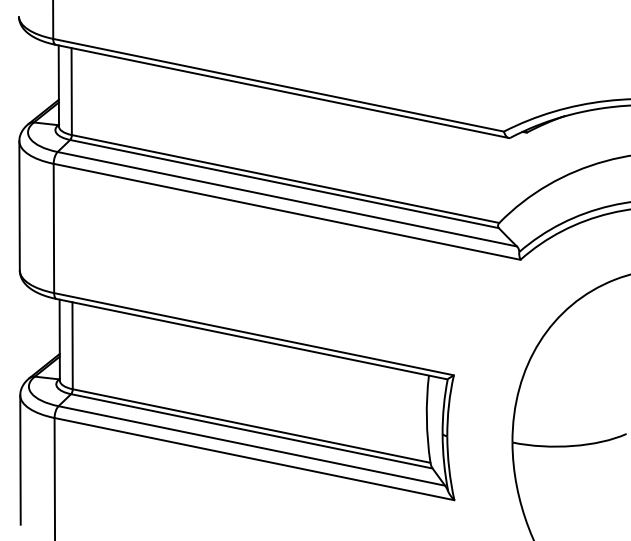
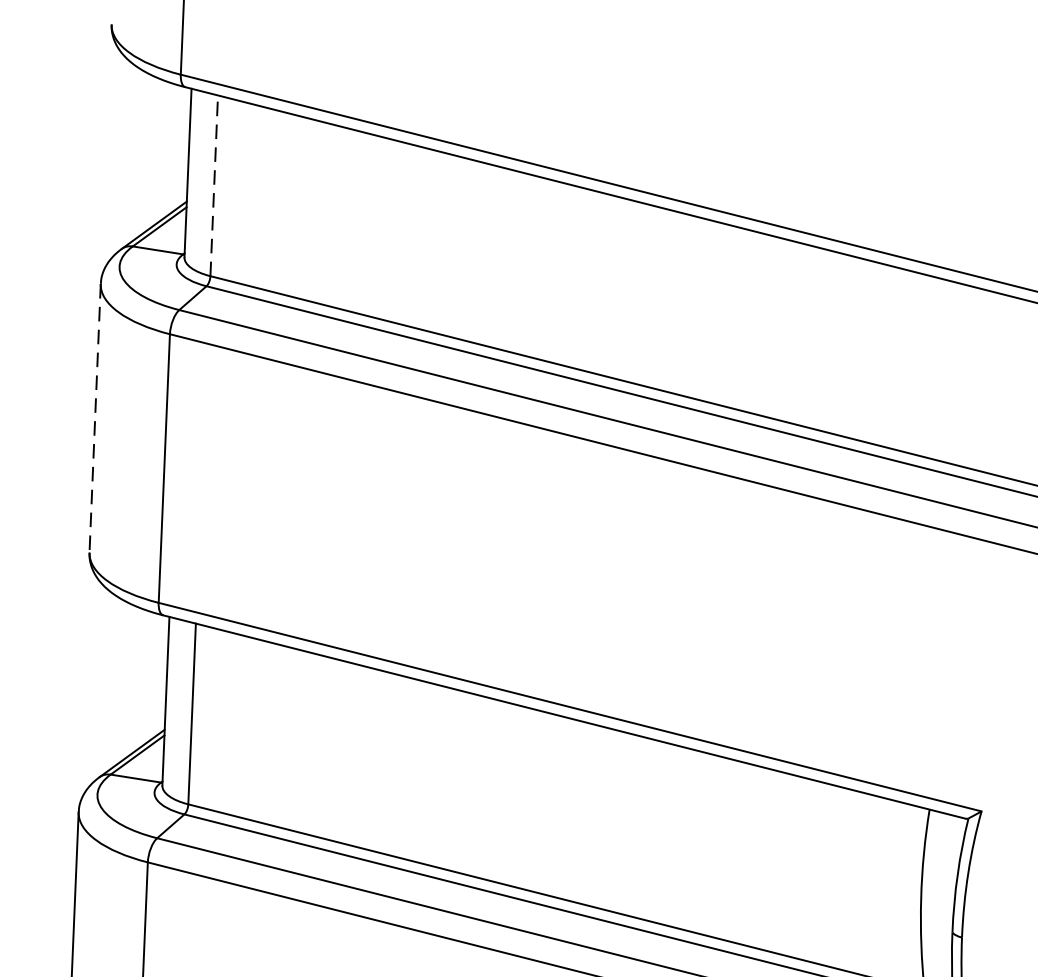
line: (71, 91) -> (213, 185), solid -> dashed
line: (19, 205) -> (94, 417), solid -> dashed

